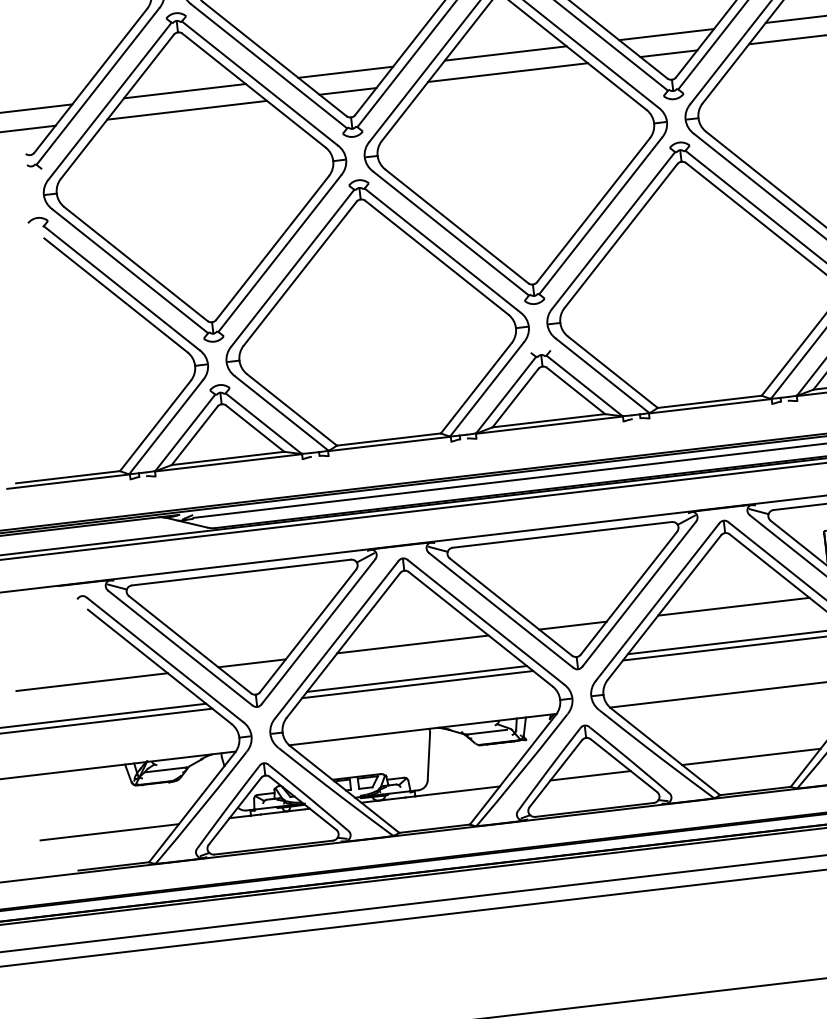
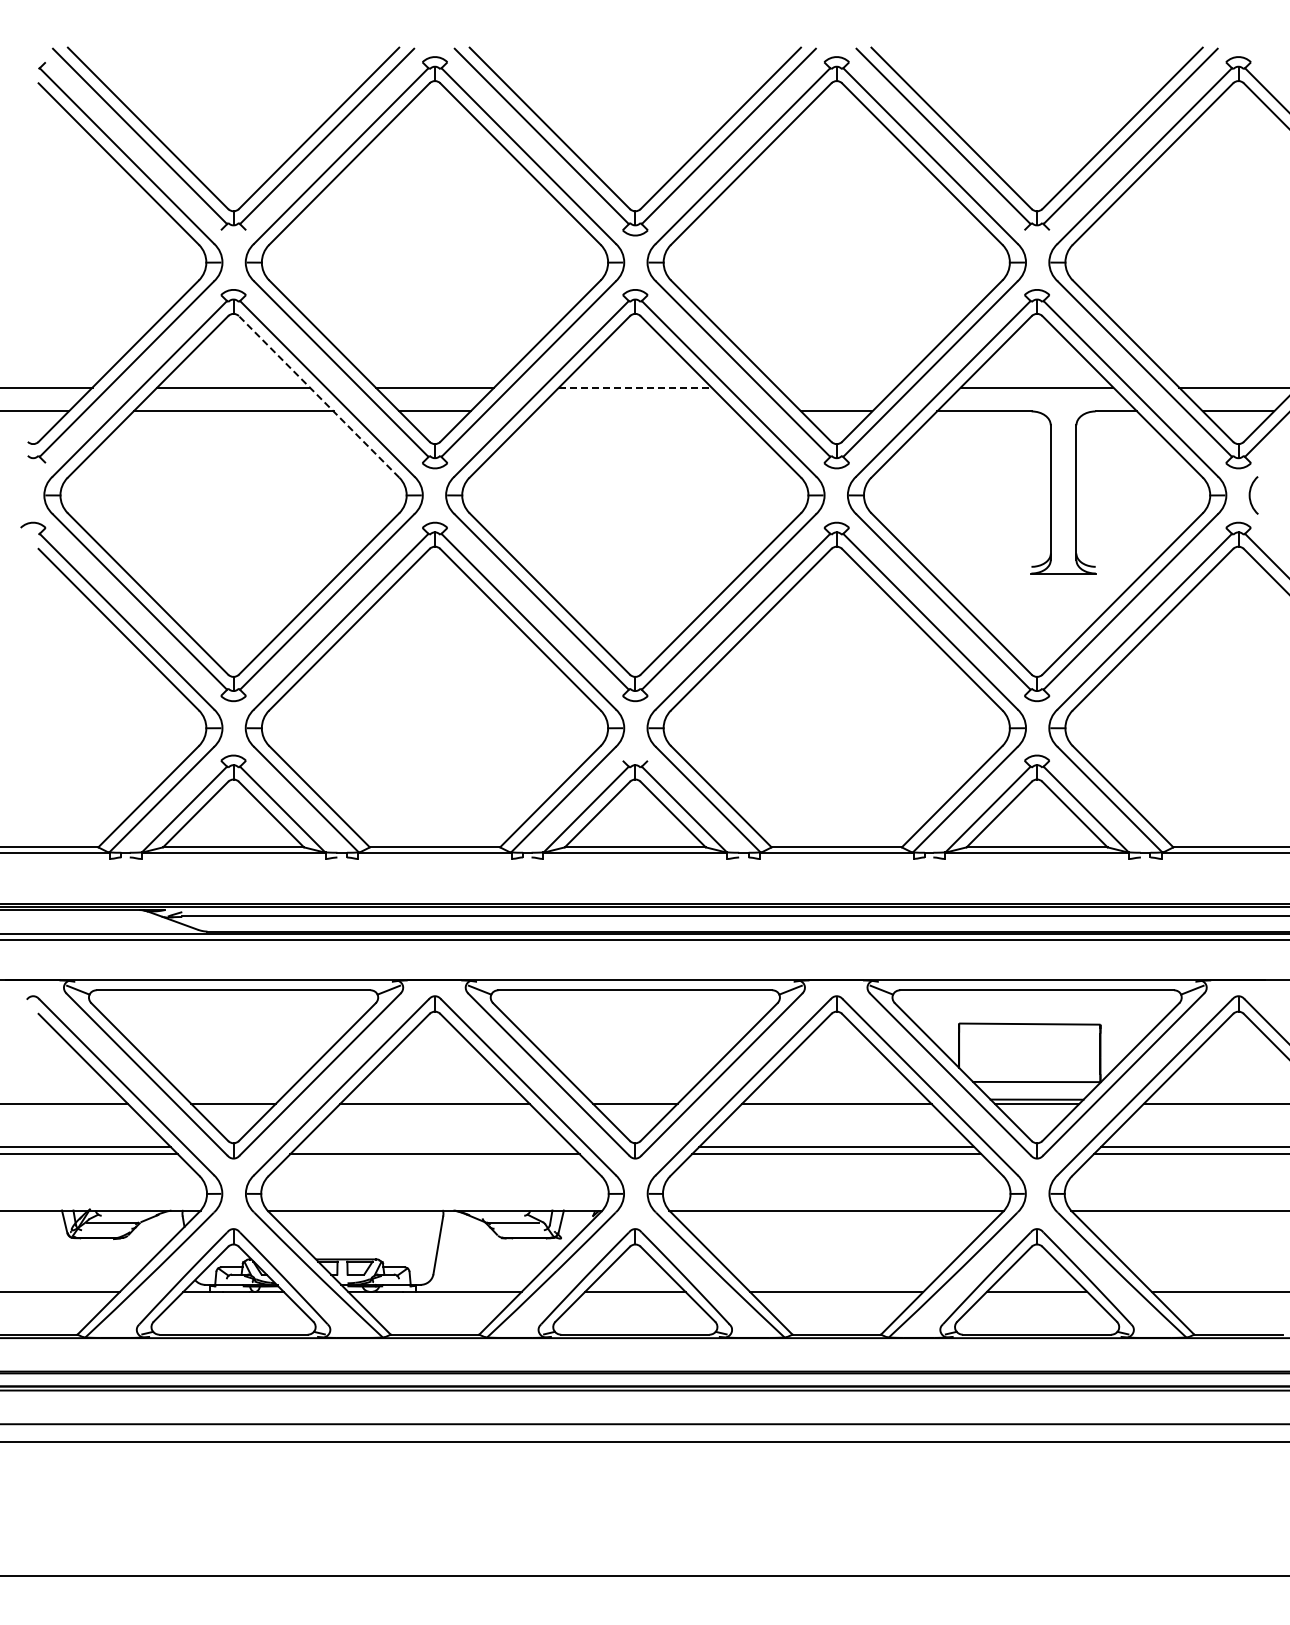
line: (666, 34) -> (836, 387), removed
line: (505, 53) -> (635, 387), solid -> dashed
line: (508, 72) -> (635, 411), removed
line: (254, 90) -> (319, 396), solid -> dashed
line: (416, 679) -> (434, 1147), removed

